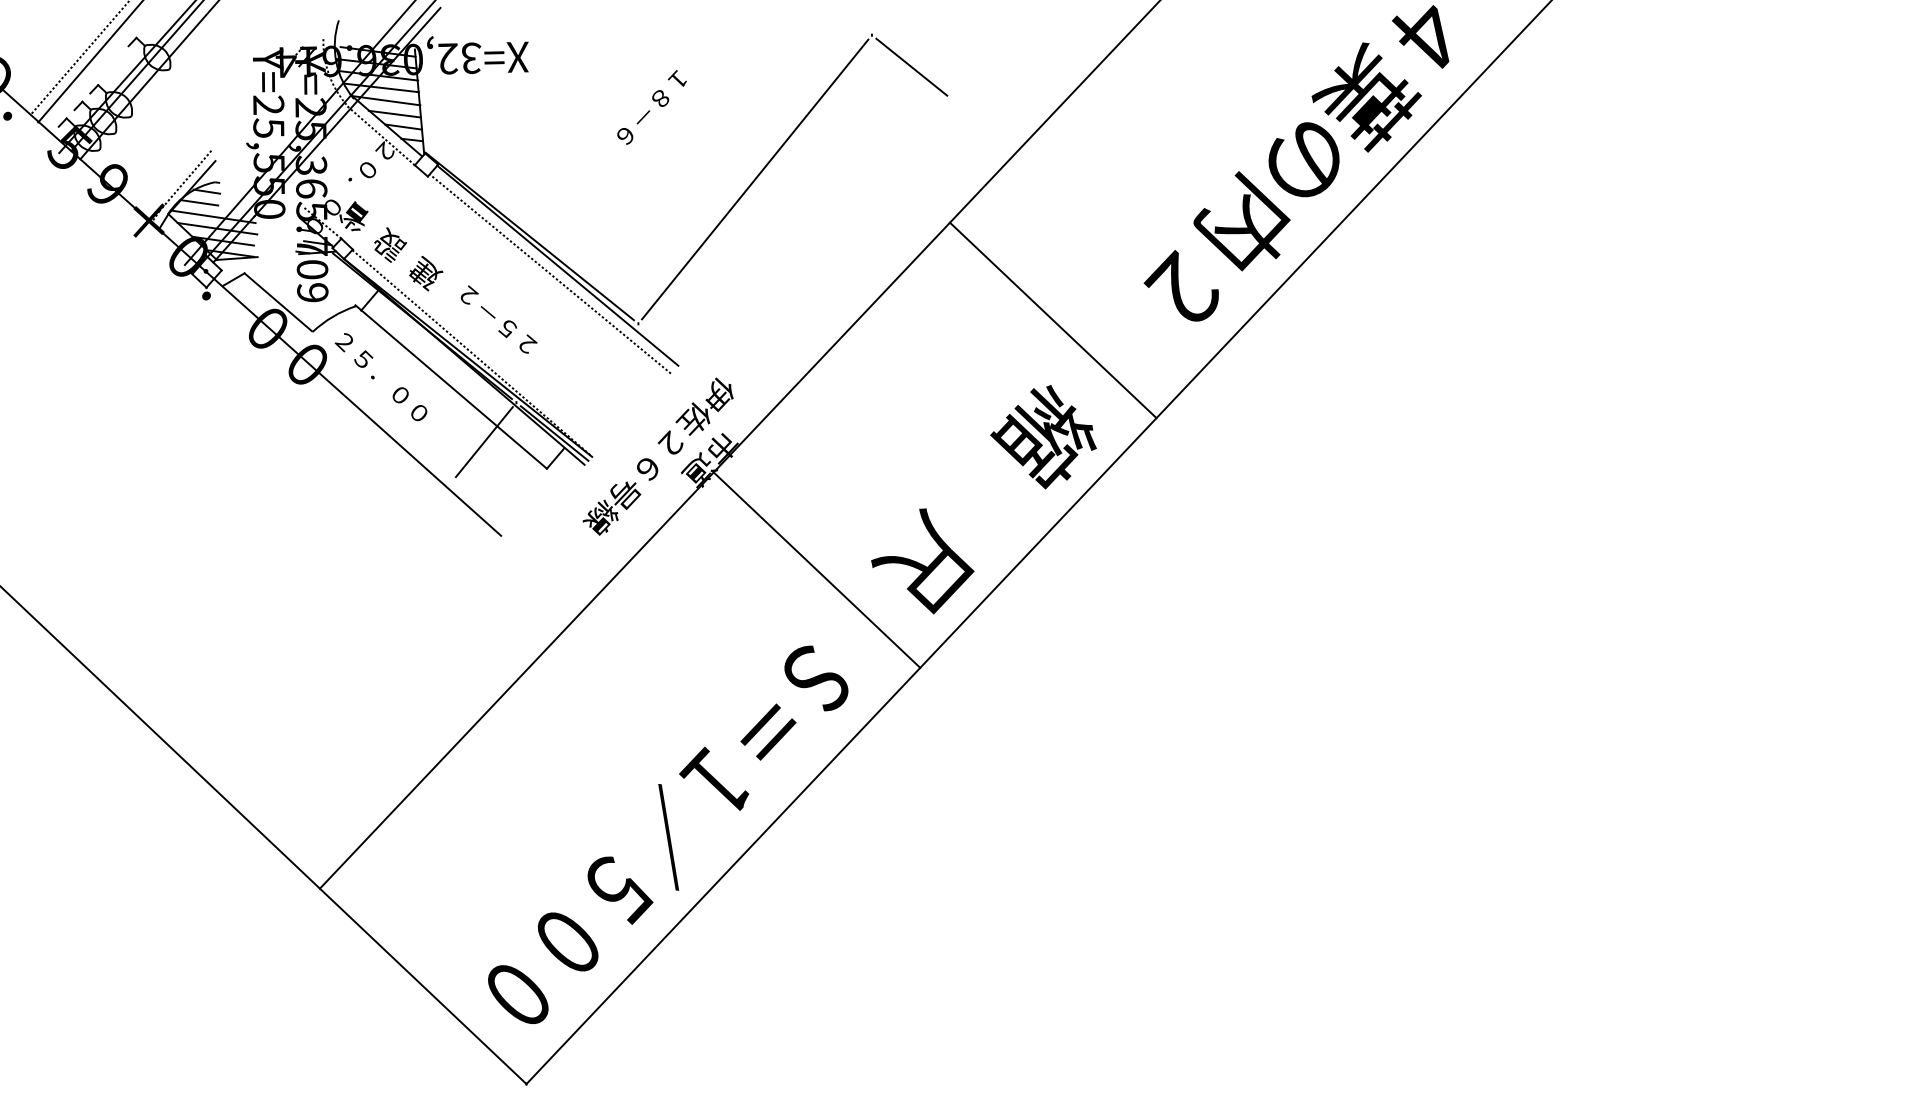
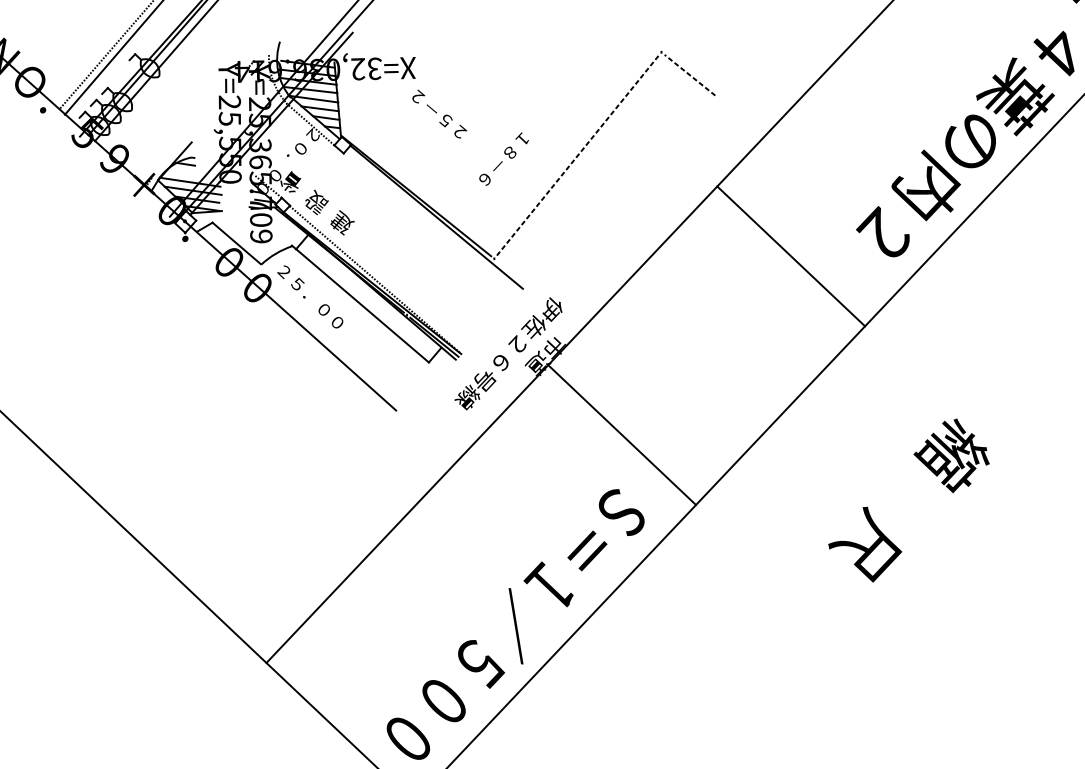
line: (911, 66) -> (689, 74), solid -> dashed
text: (651, 107) -> (503, 159), moved
line: (755, 179) -> (578, 155), solid -> dashed
line: (185, 180) -> (170, 156), removed
line: (199, 202) -> (180, 172), removed
line: (549, 273) -> (430, 222), removed
text: (498, 319) -> (439, 114), moved
line: (483, 442) -> (383, 343), removed
text: (983, 499) -> (908, 500), moved

